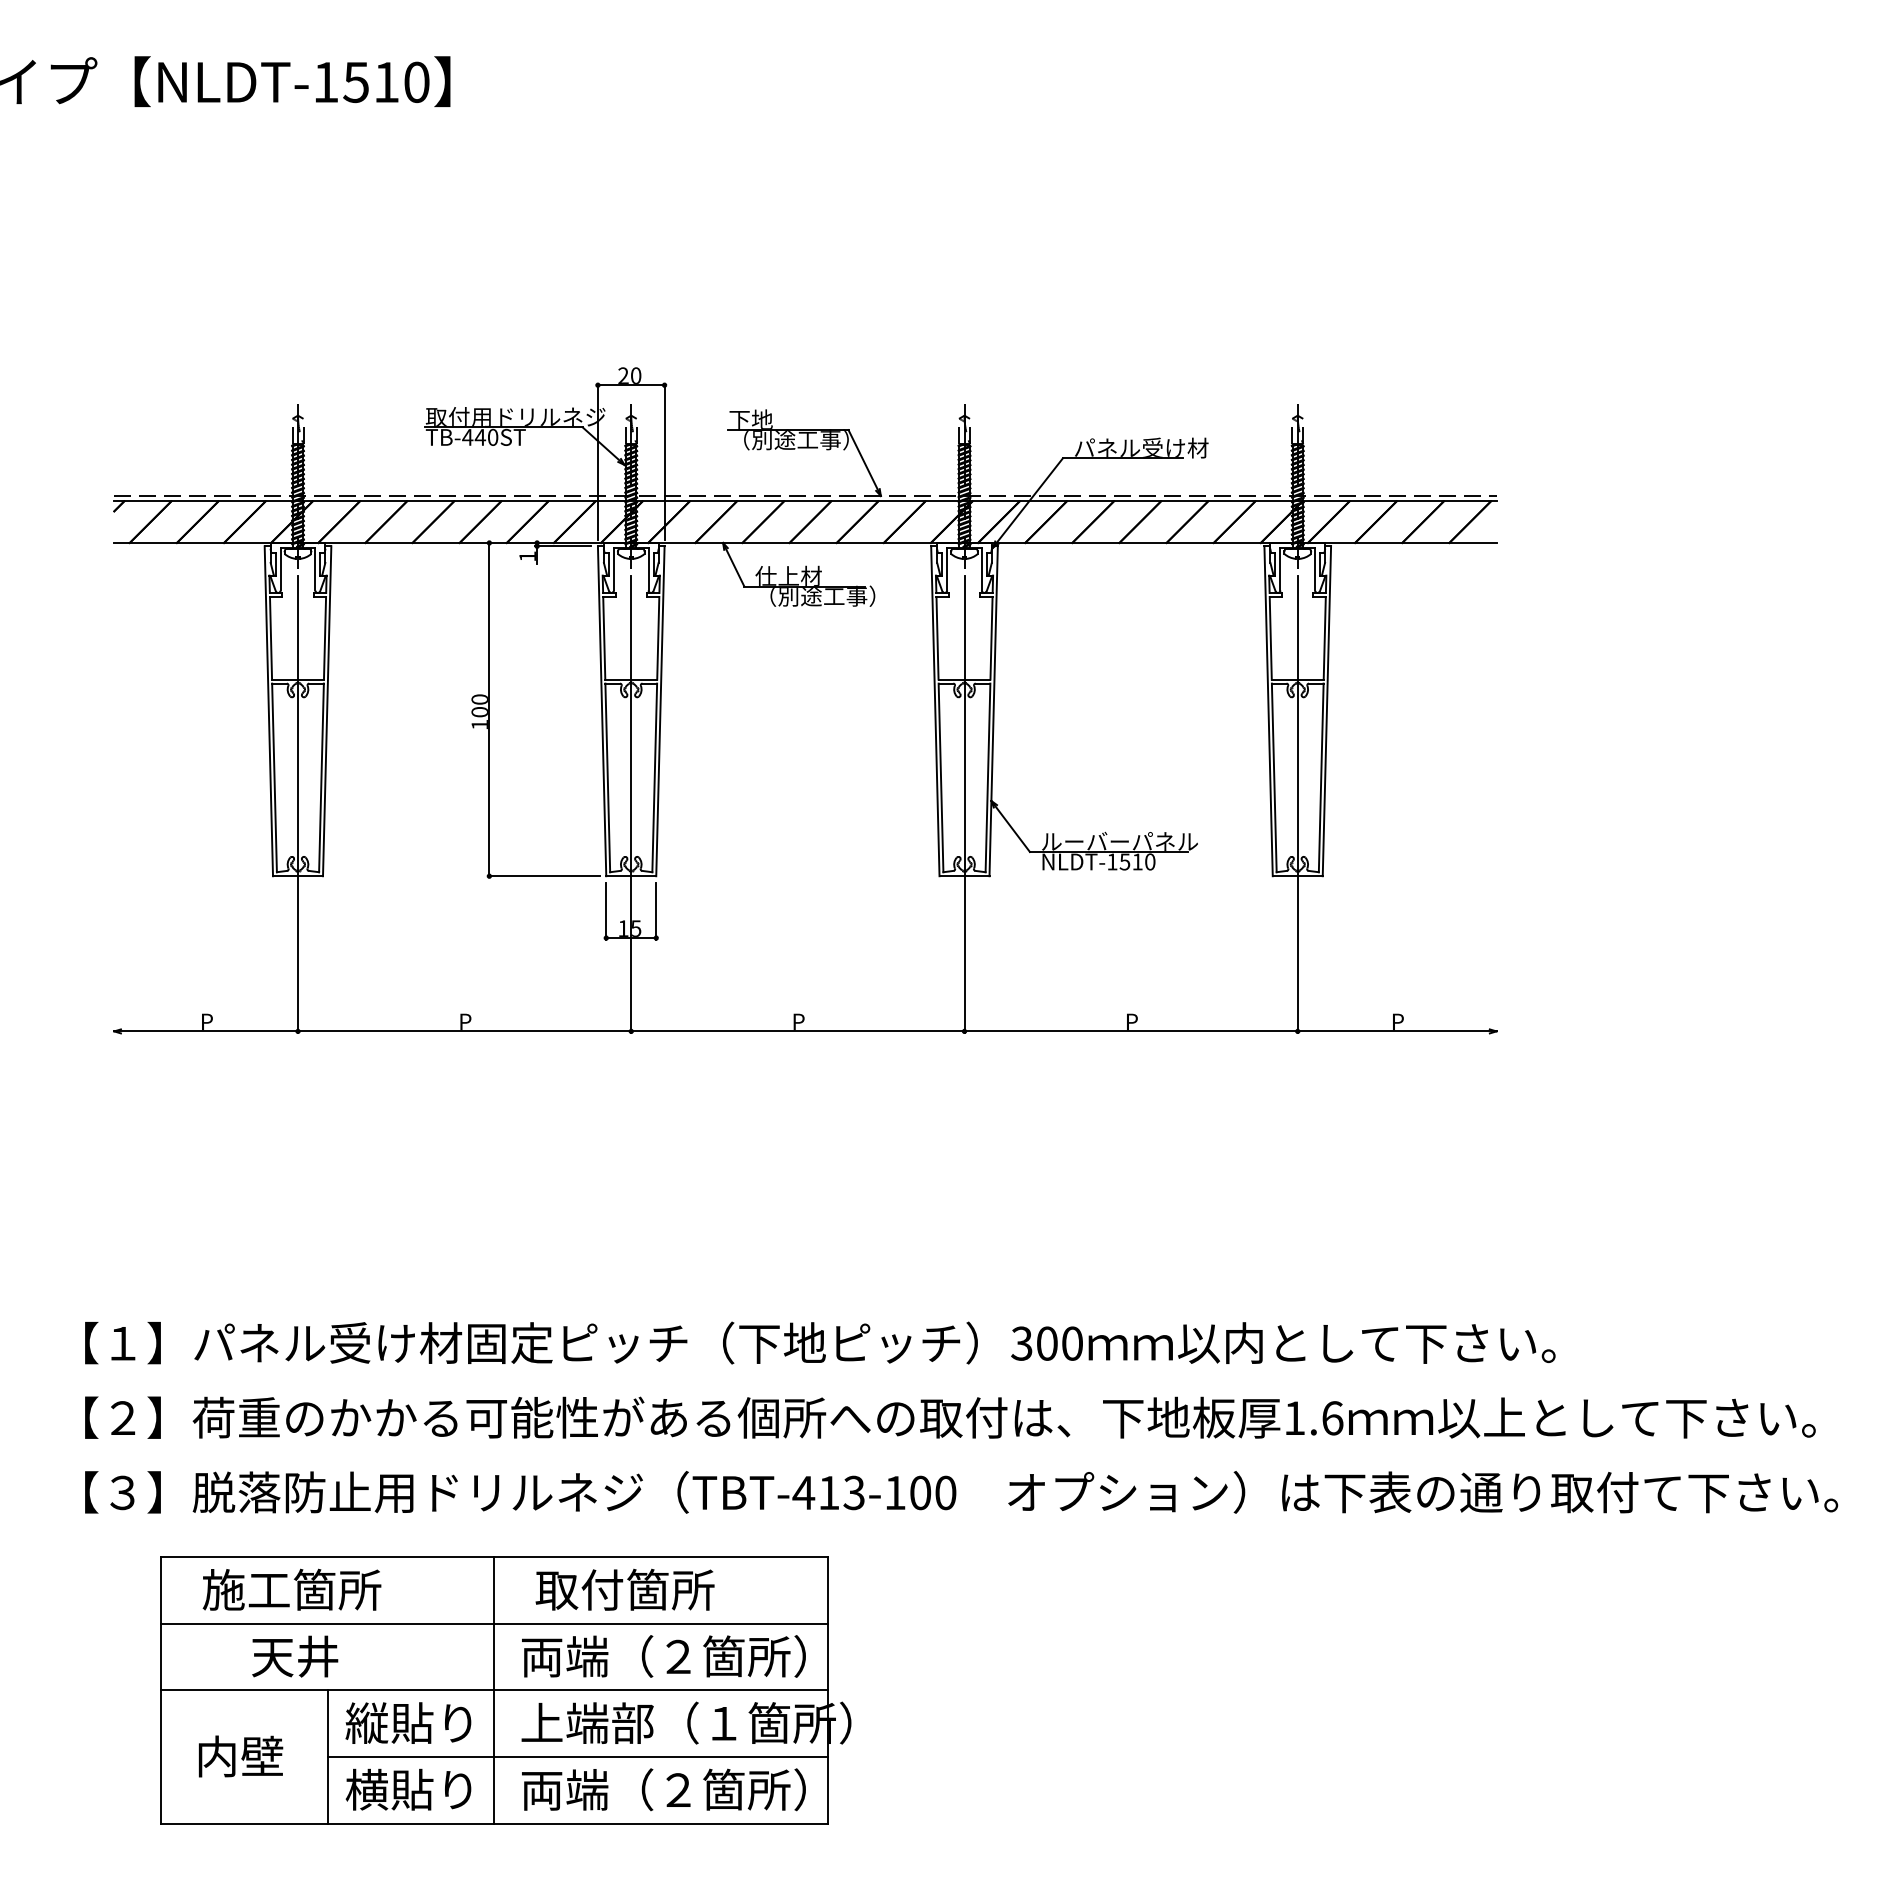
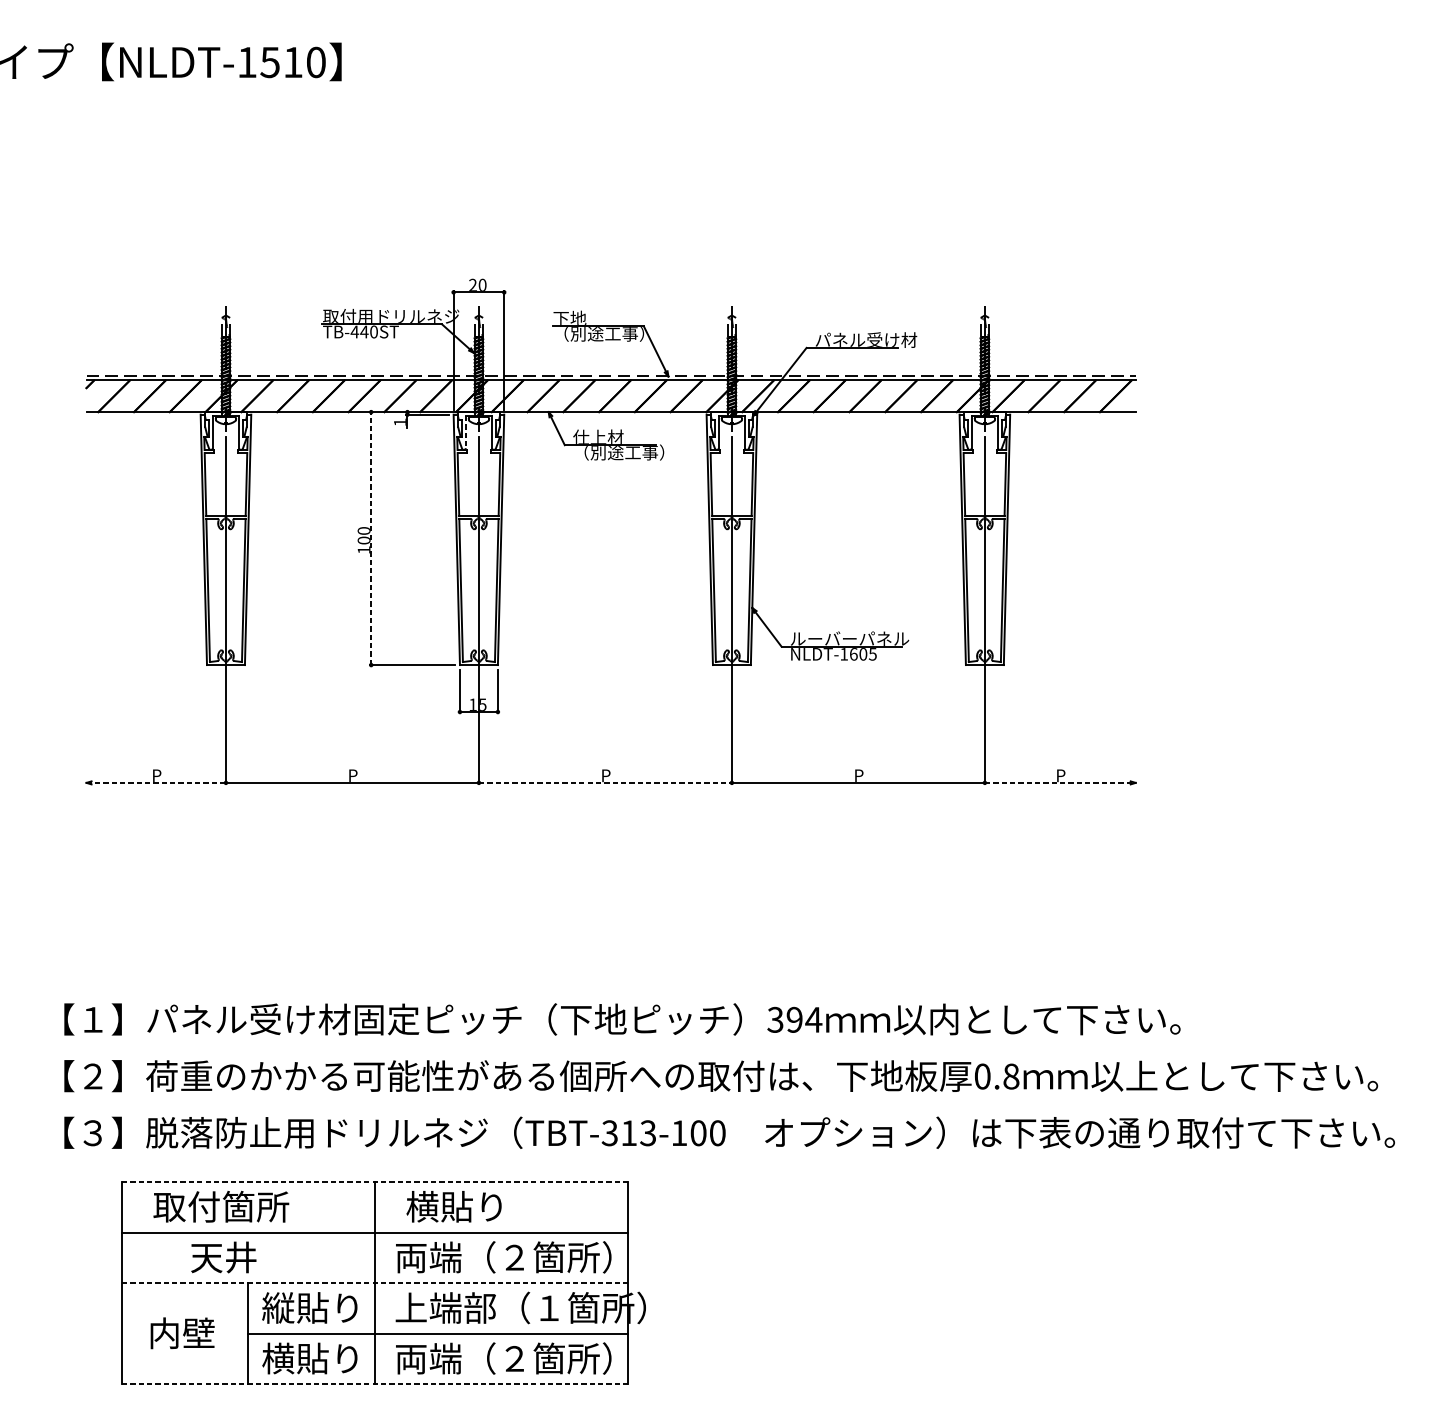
line: (613, 569) -> (465, 432), solid -> dashed
line: (489, 709) -> (371, 538), solid -> dashed
text: (1137, 861) -> (863, 653), NLDT-1510 -> NLDT-1605
line: (206, 1031) -> (156, 782), solid -> dashed
line: (797, 1031) -> (605, 782), solid -> dashed
line: (1397, 1031) -> (1060, 782), solid -> dashed
text: (1059, 1343) -> (804, 1019), 300 -> 394
text: (1313, 1418) -> (996, 1076), 1.6 -> 0.8
text: (803, 1492) -> (609, 1132), TBT-413-100 -> TBT-313-100
line: (494, 1557) -> (375, 1182), solid -> dashed
text: (245, 1589) -> (186, 1206), 施工箇所 -> 取付箇所
text: (624, 1589) -> (473, 1206), 取付箇所 -> 横貼り
line: (494, 1690) -> (375, 1283), solid -> dashed
line: (494, 1823) -> (375, 1384), solid -> dashed

